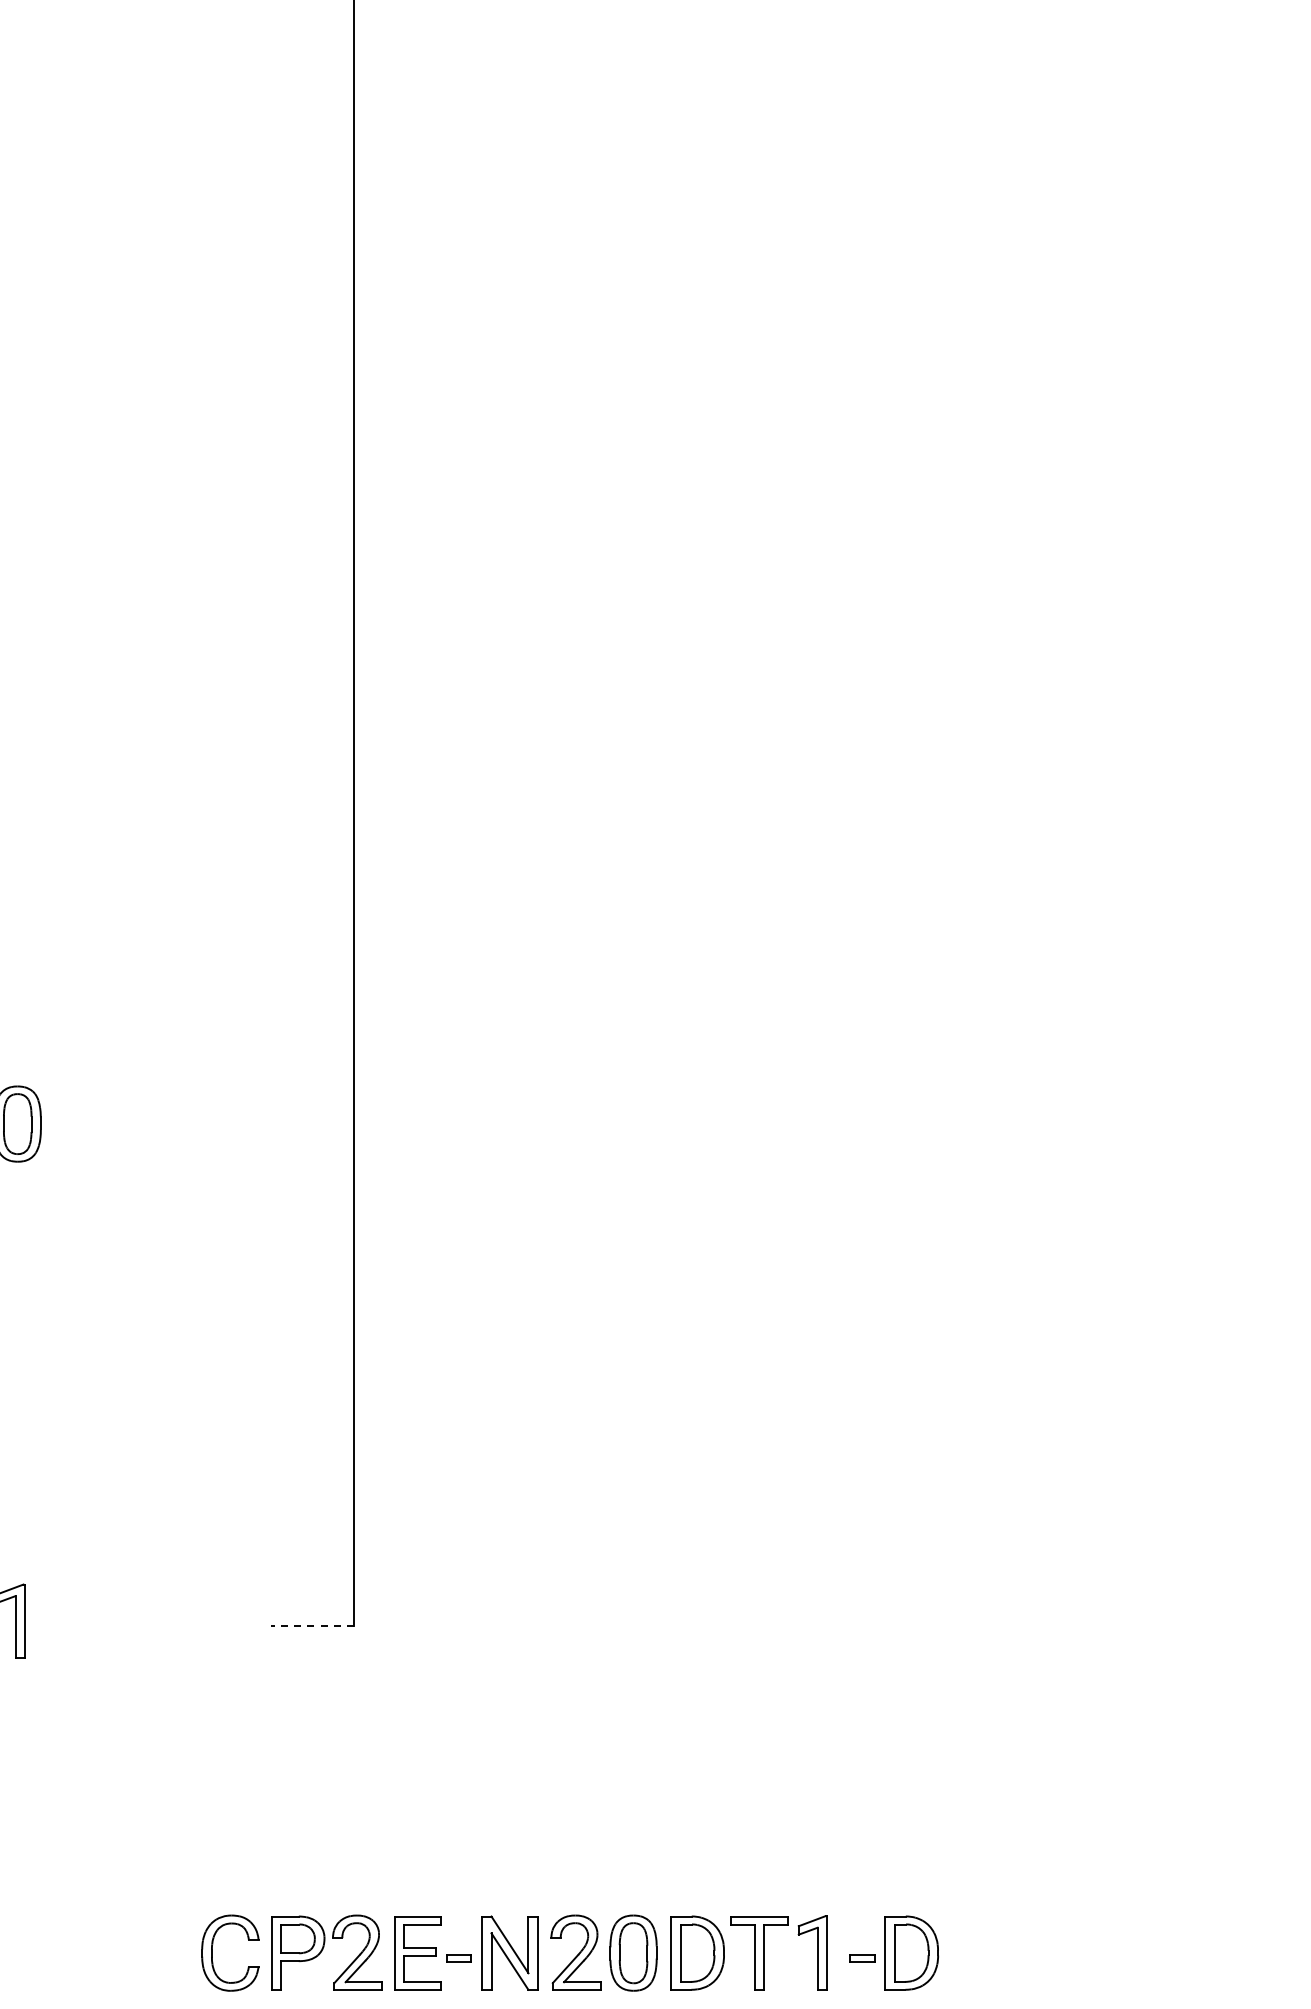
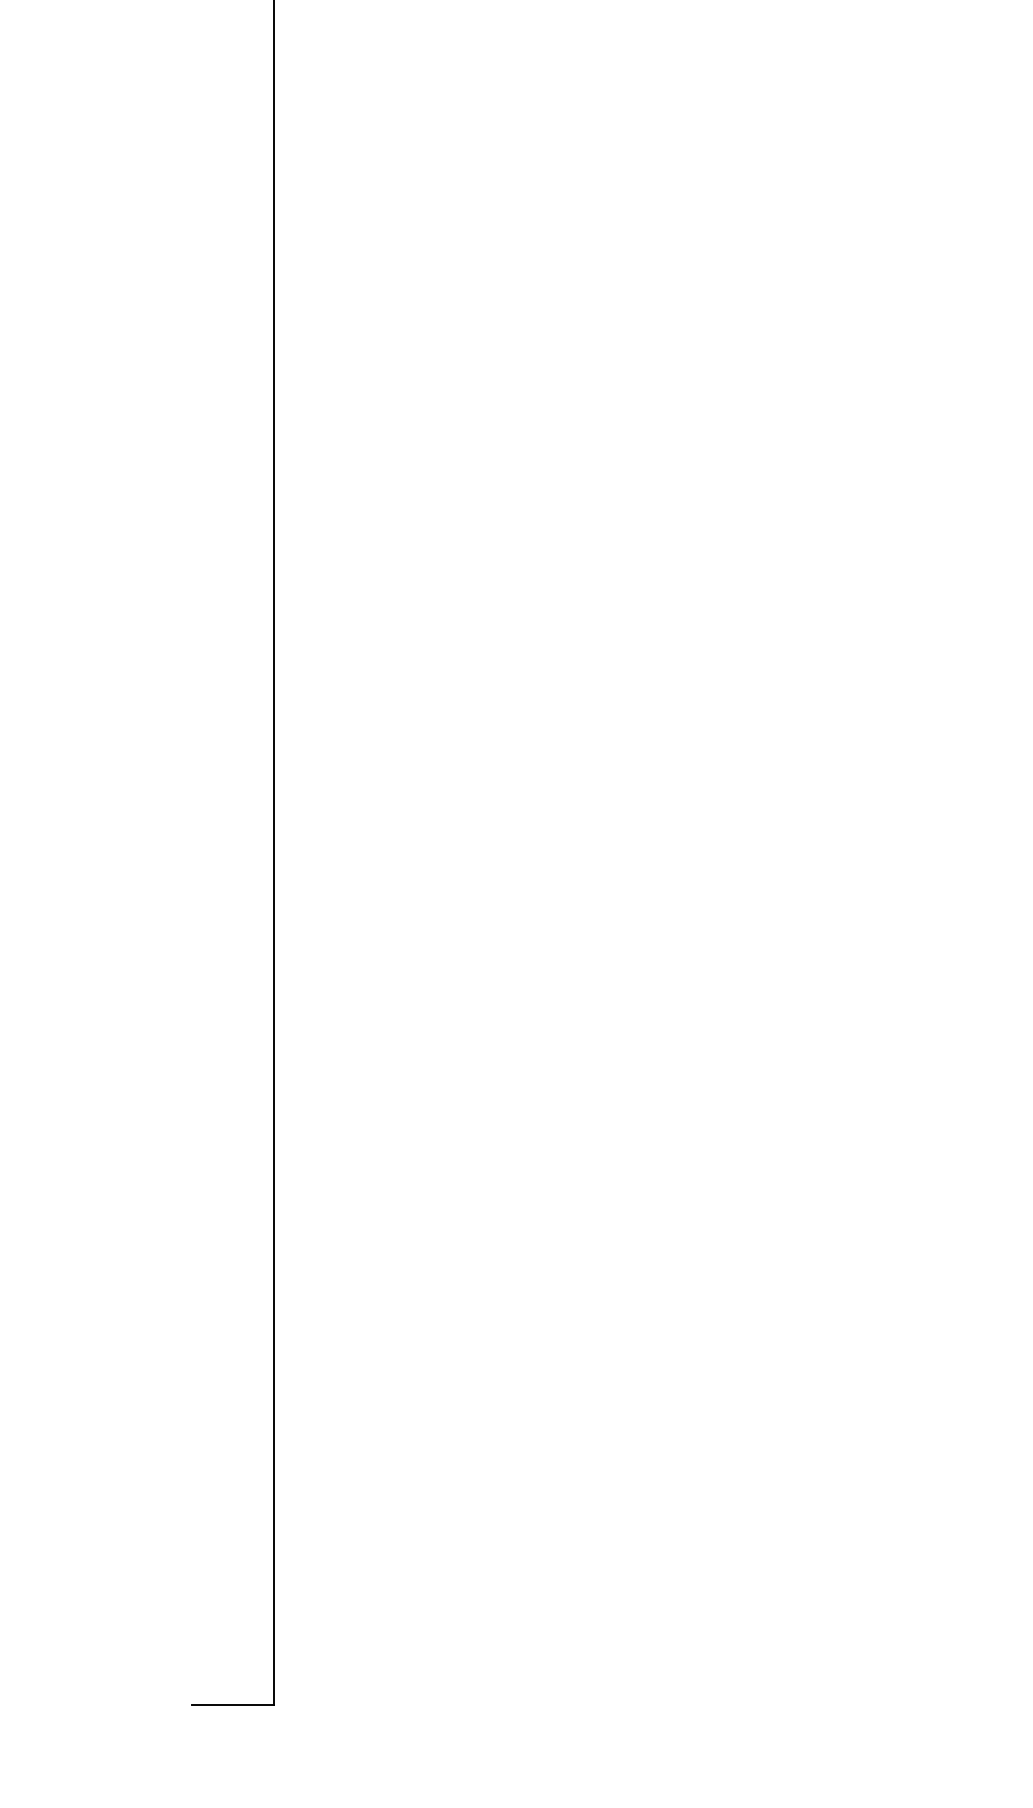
line: (312, 1625) -> (232, 1704), dashed -> solid

